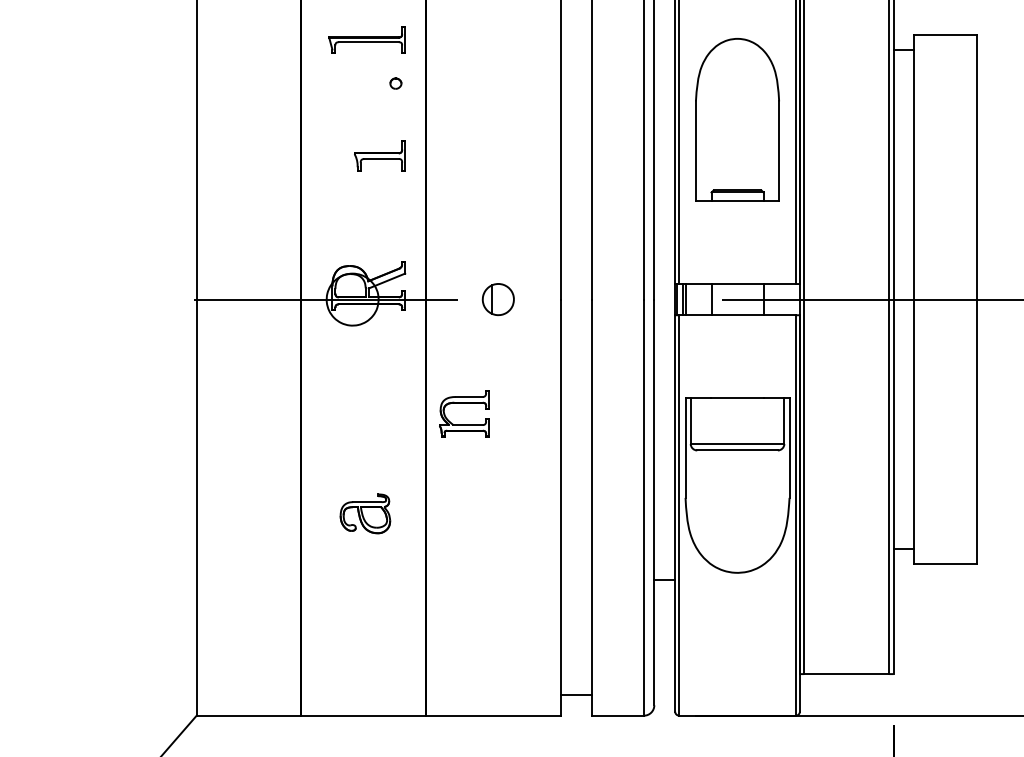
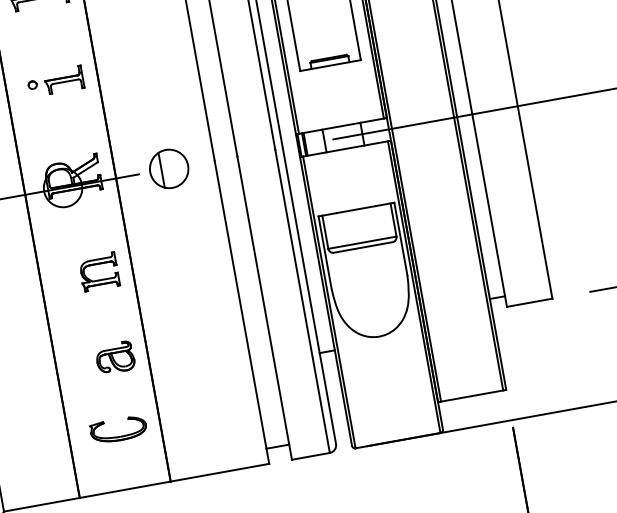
part: (395, 83) -> (32, 85), moved
part: (498, 299) -> (169, 168), size x1.67
part: (464, 403) -> (97, 264), moved
part: (365, 513) -> (115, 357), moved
part: (368, 643) -> (119, 436), added

